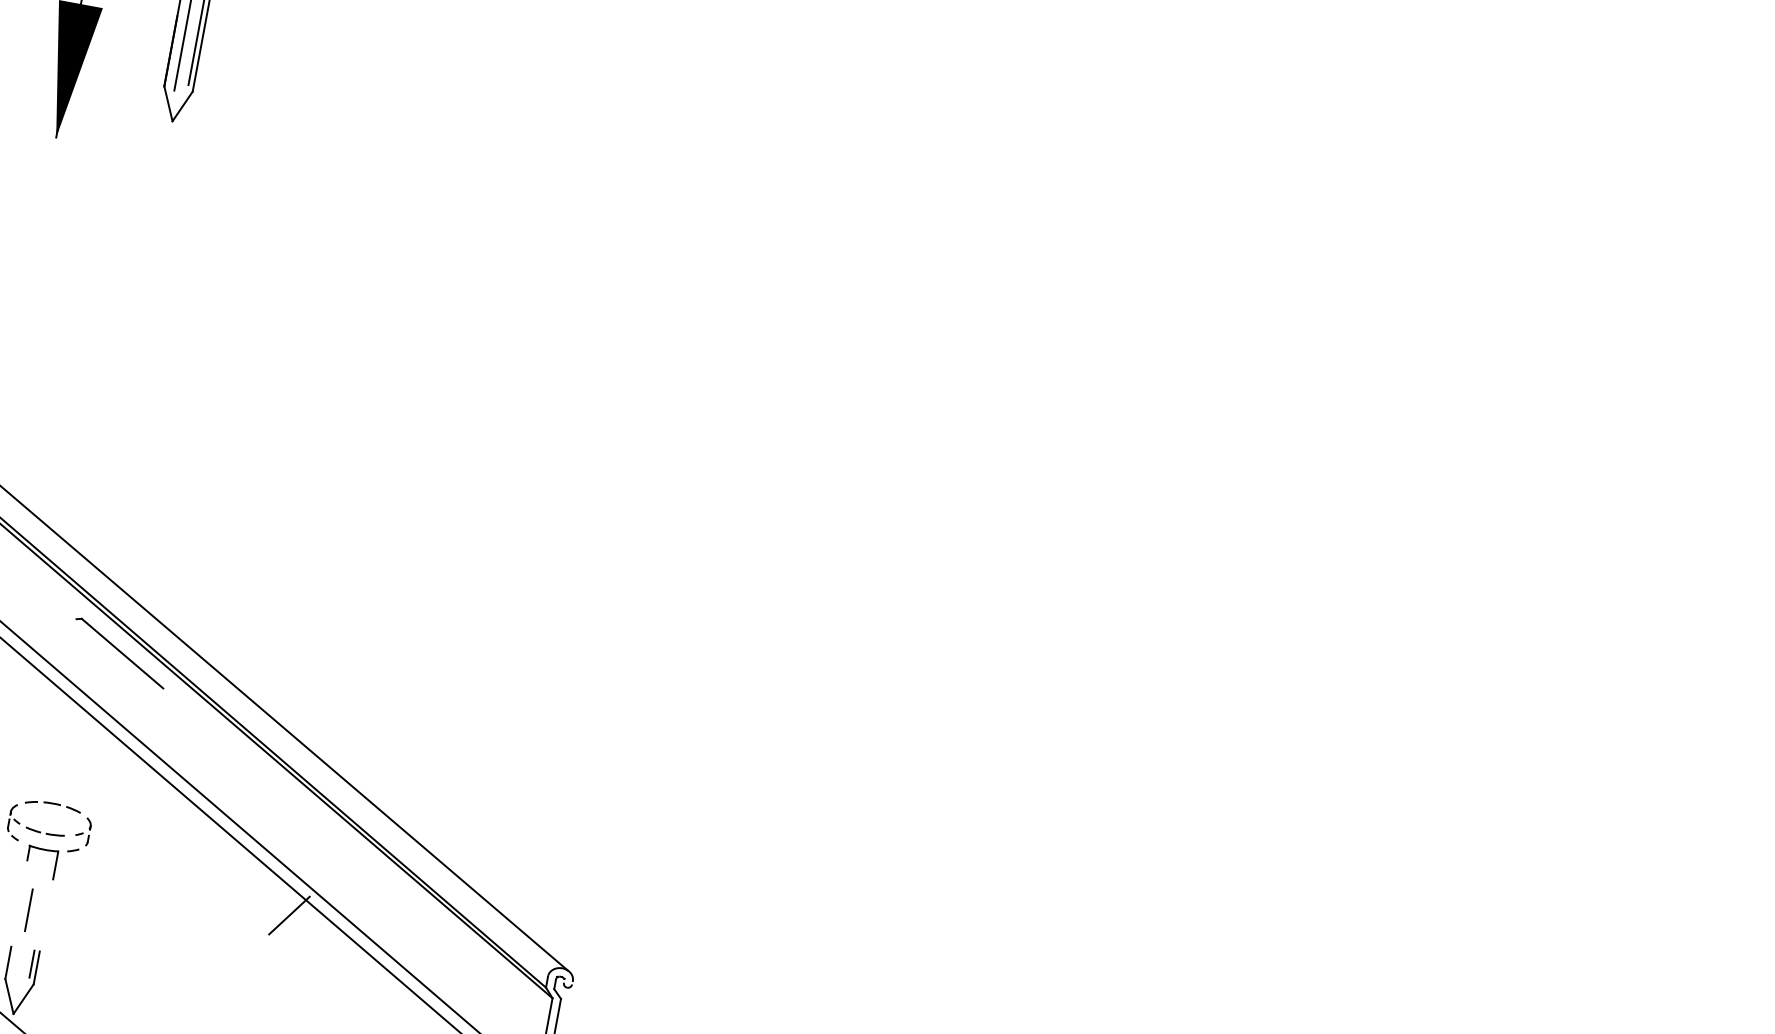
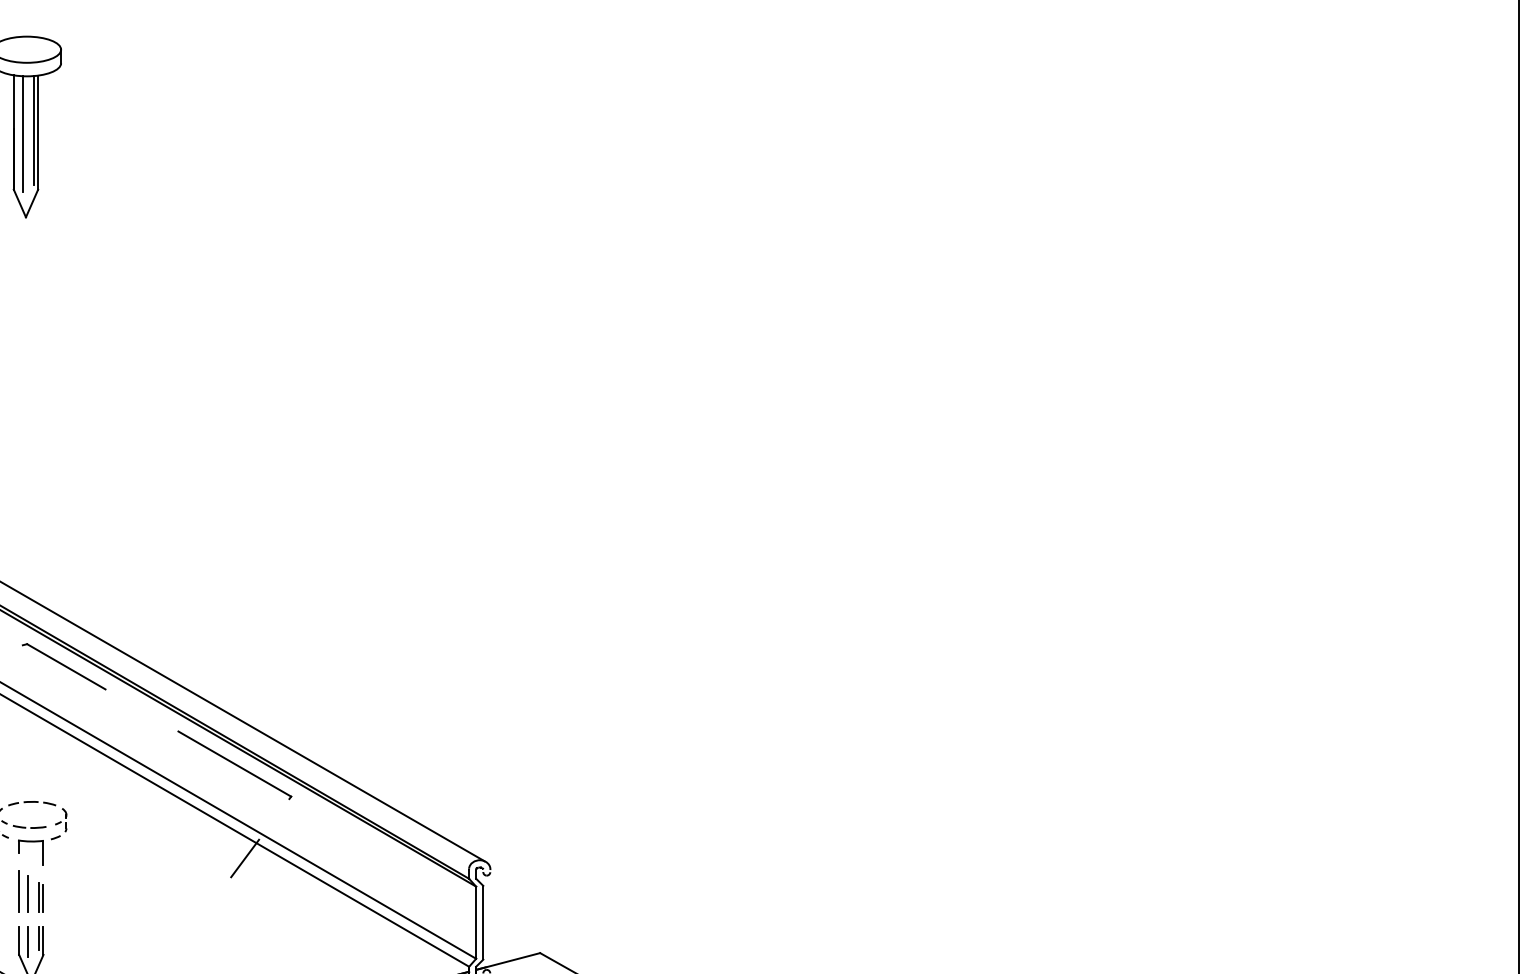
part: (297, 804) -> (234, 765), added
line: (19, 905) -> (19, 891), added
part: (42, 916) -> (40, 897), added
line: (19, 965) -> (28, 941), added

